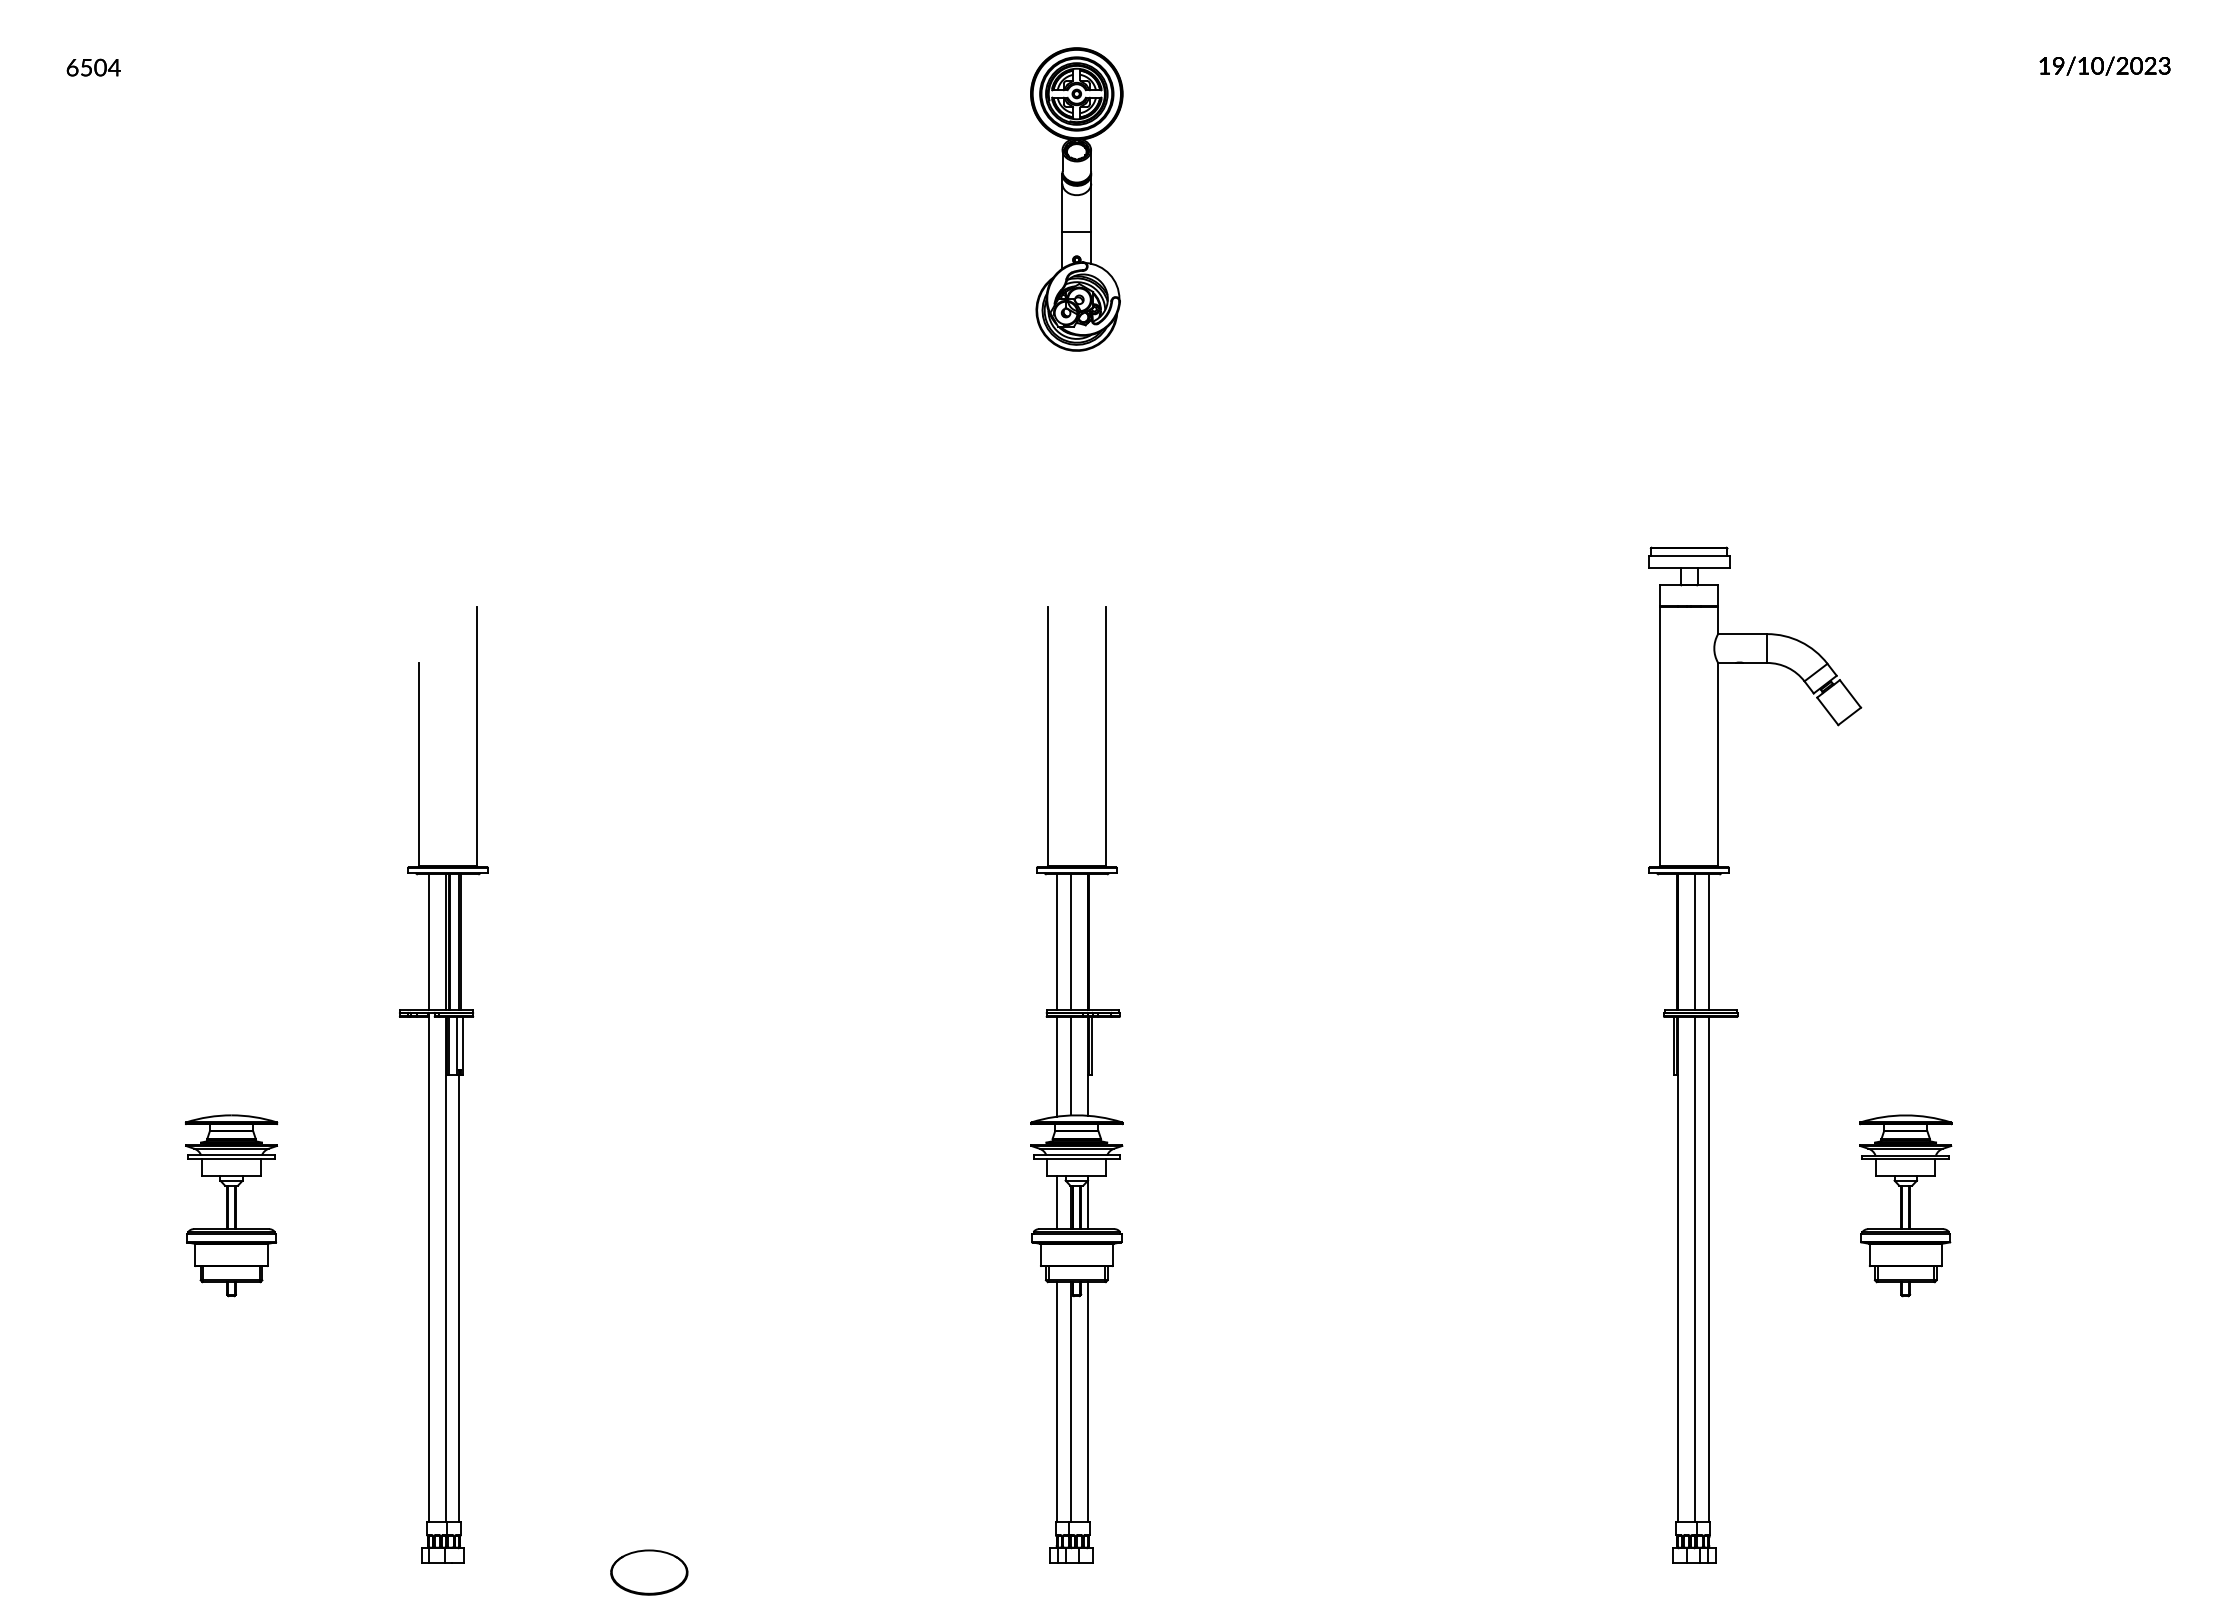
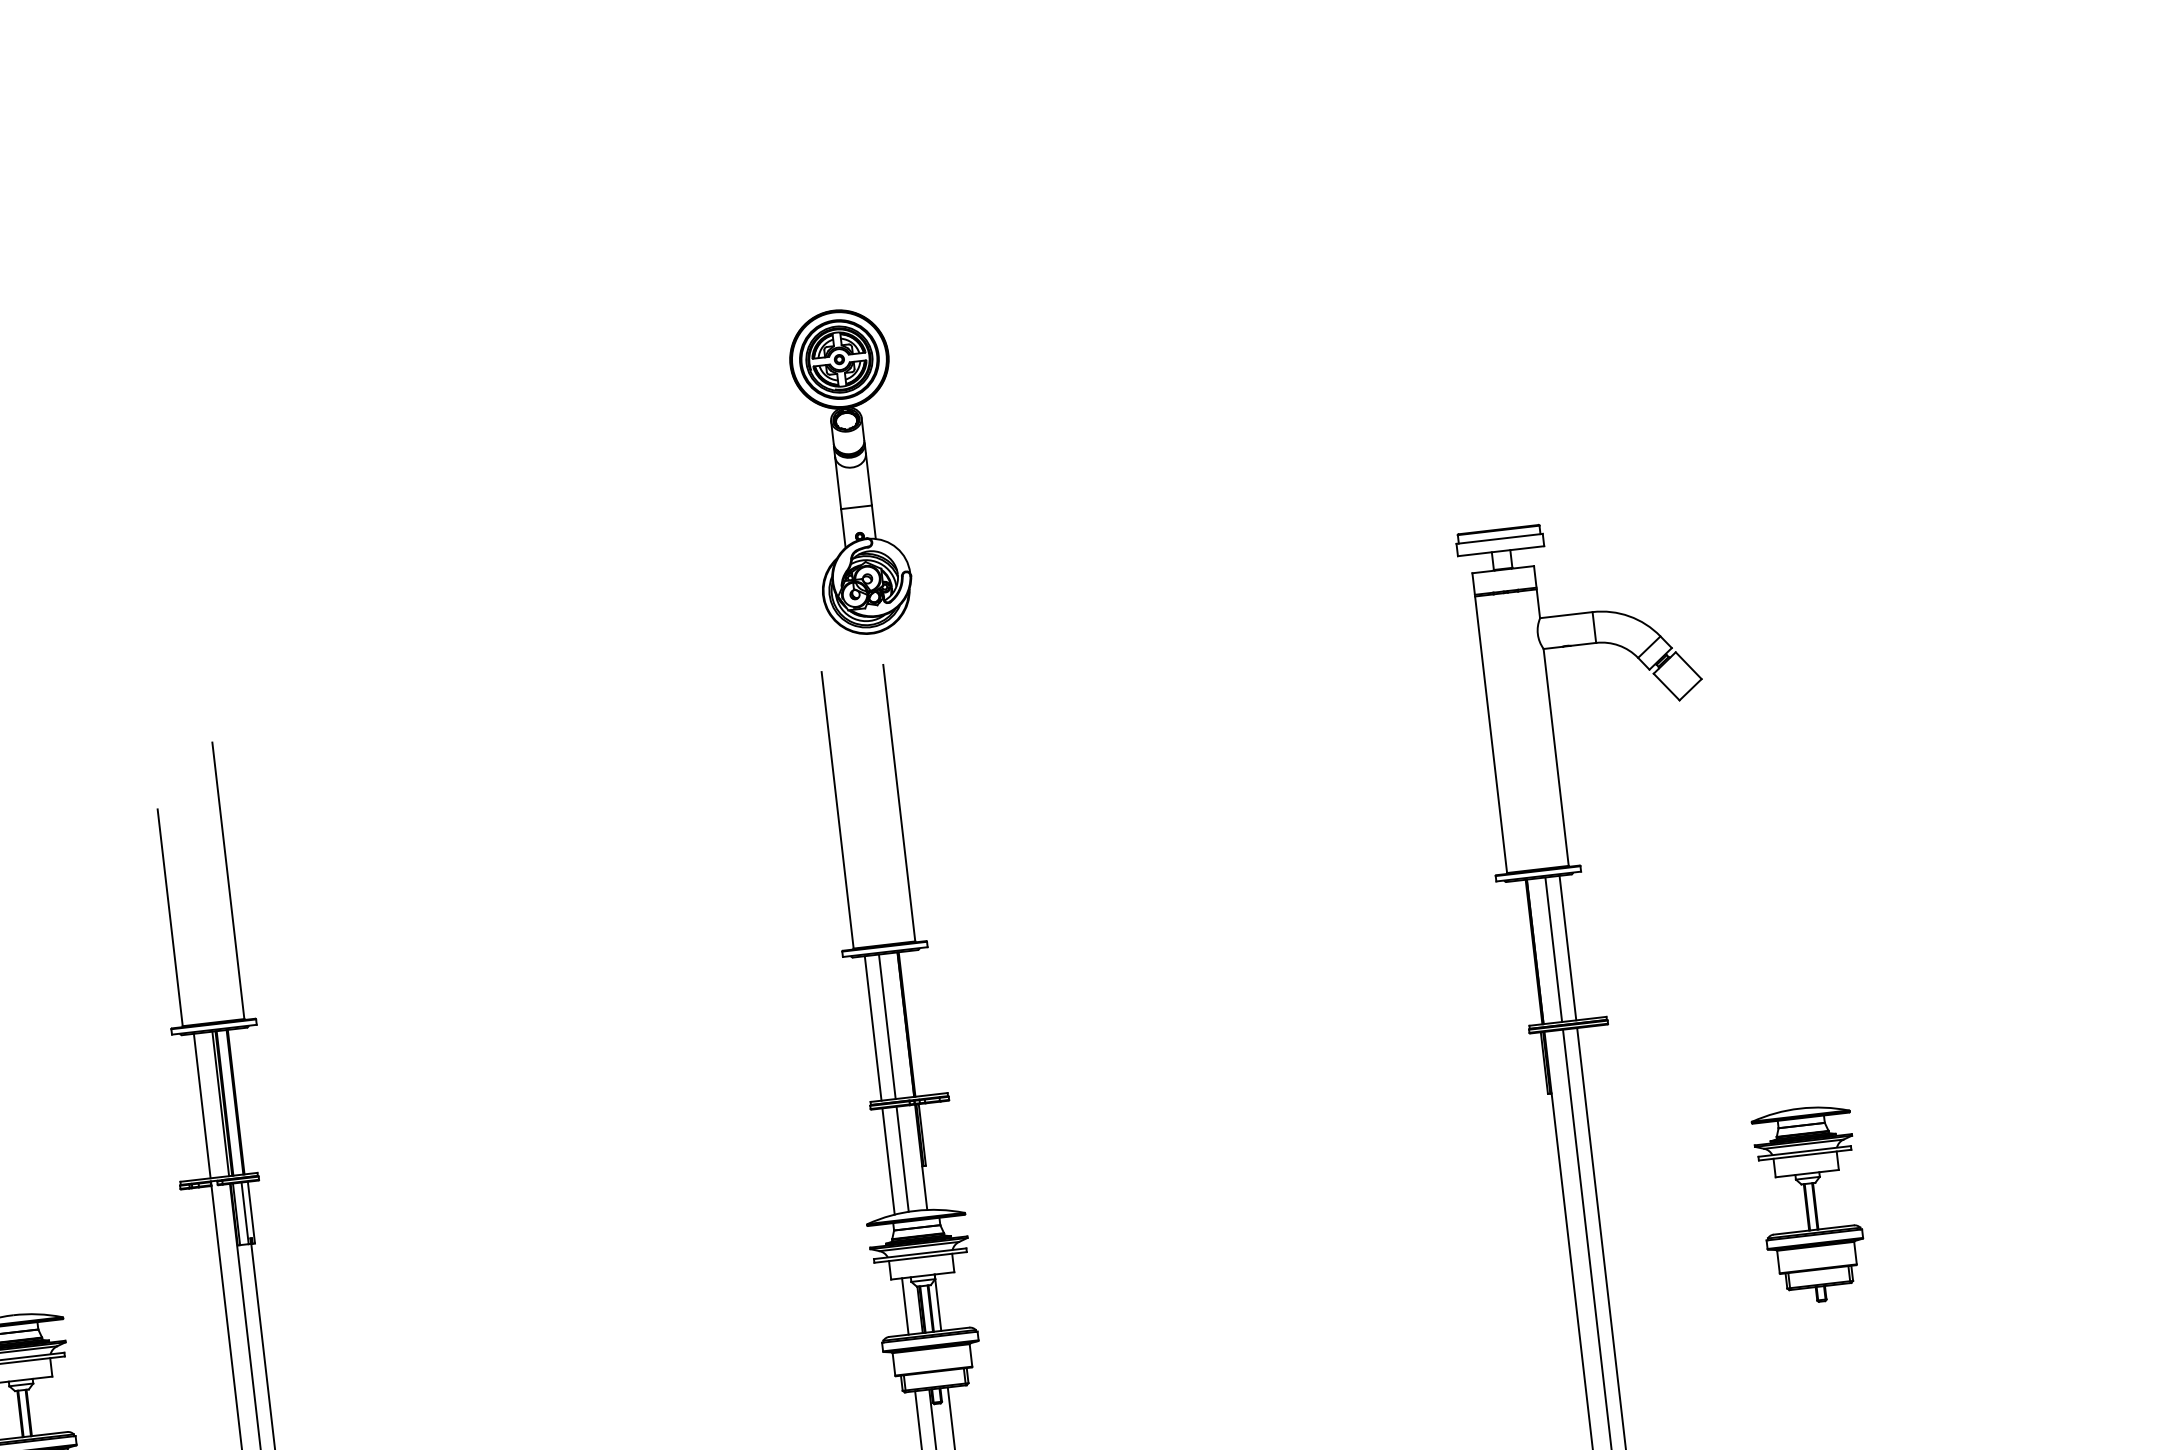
part: (1076, 199) -> (852, 472), moved

